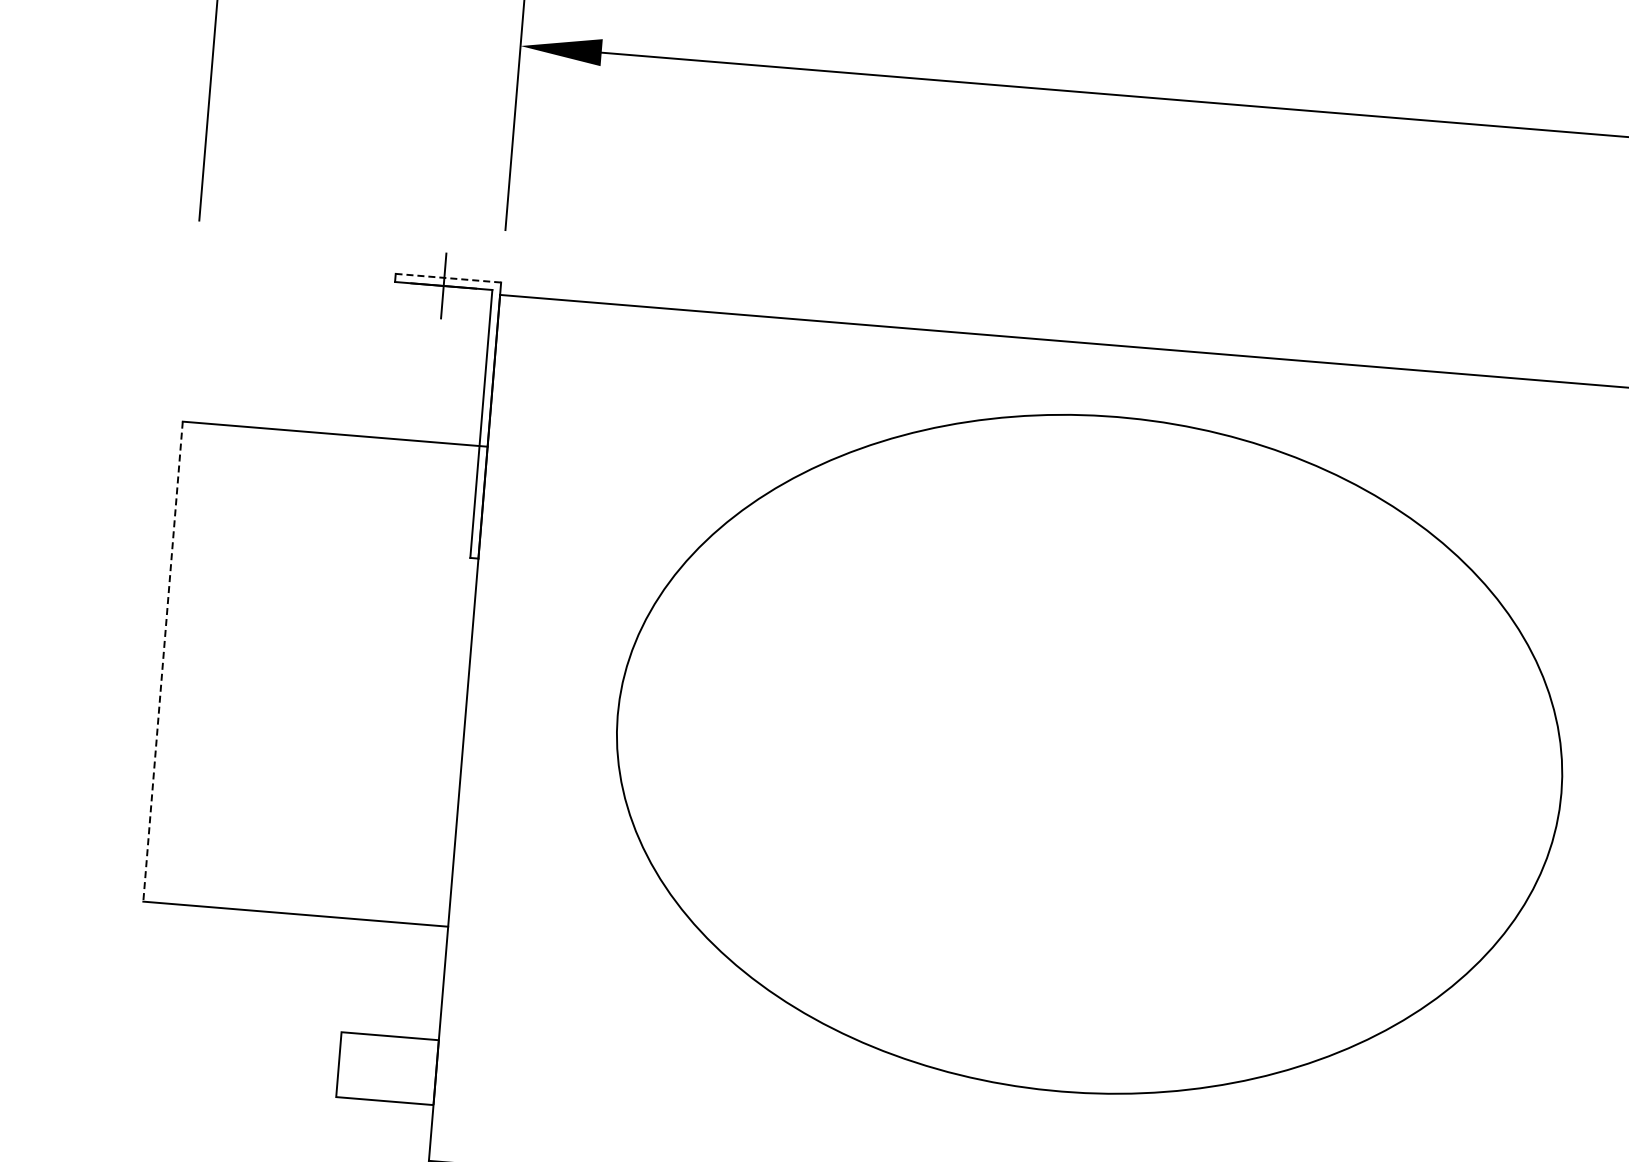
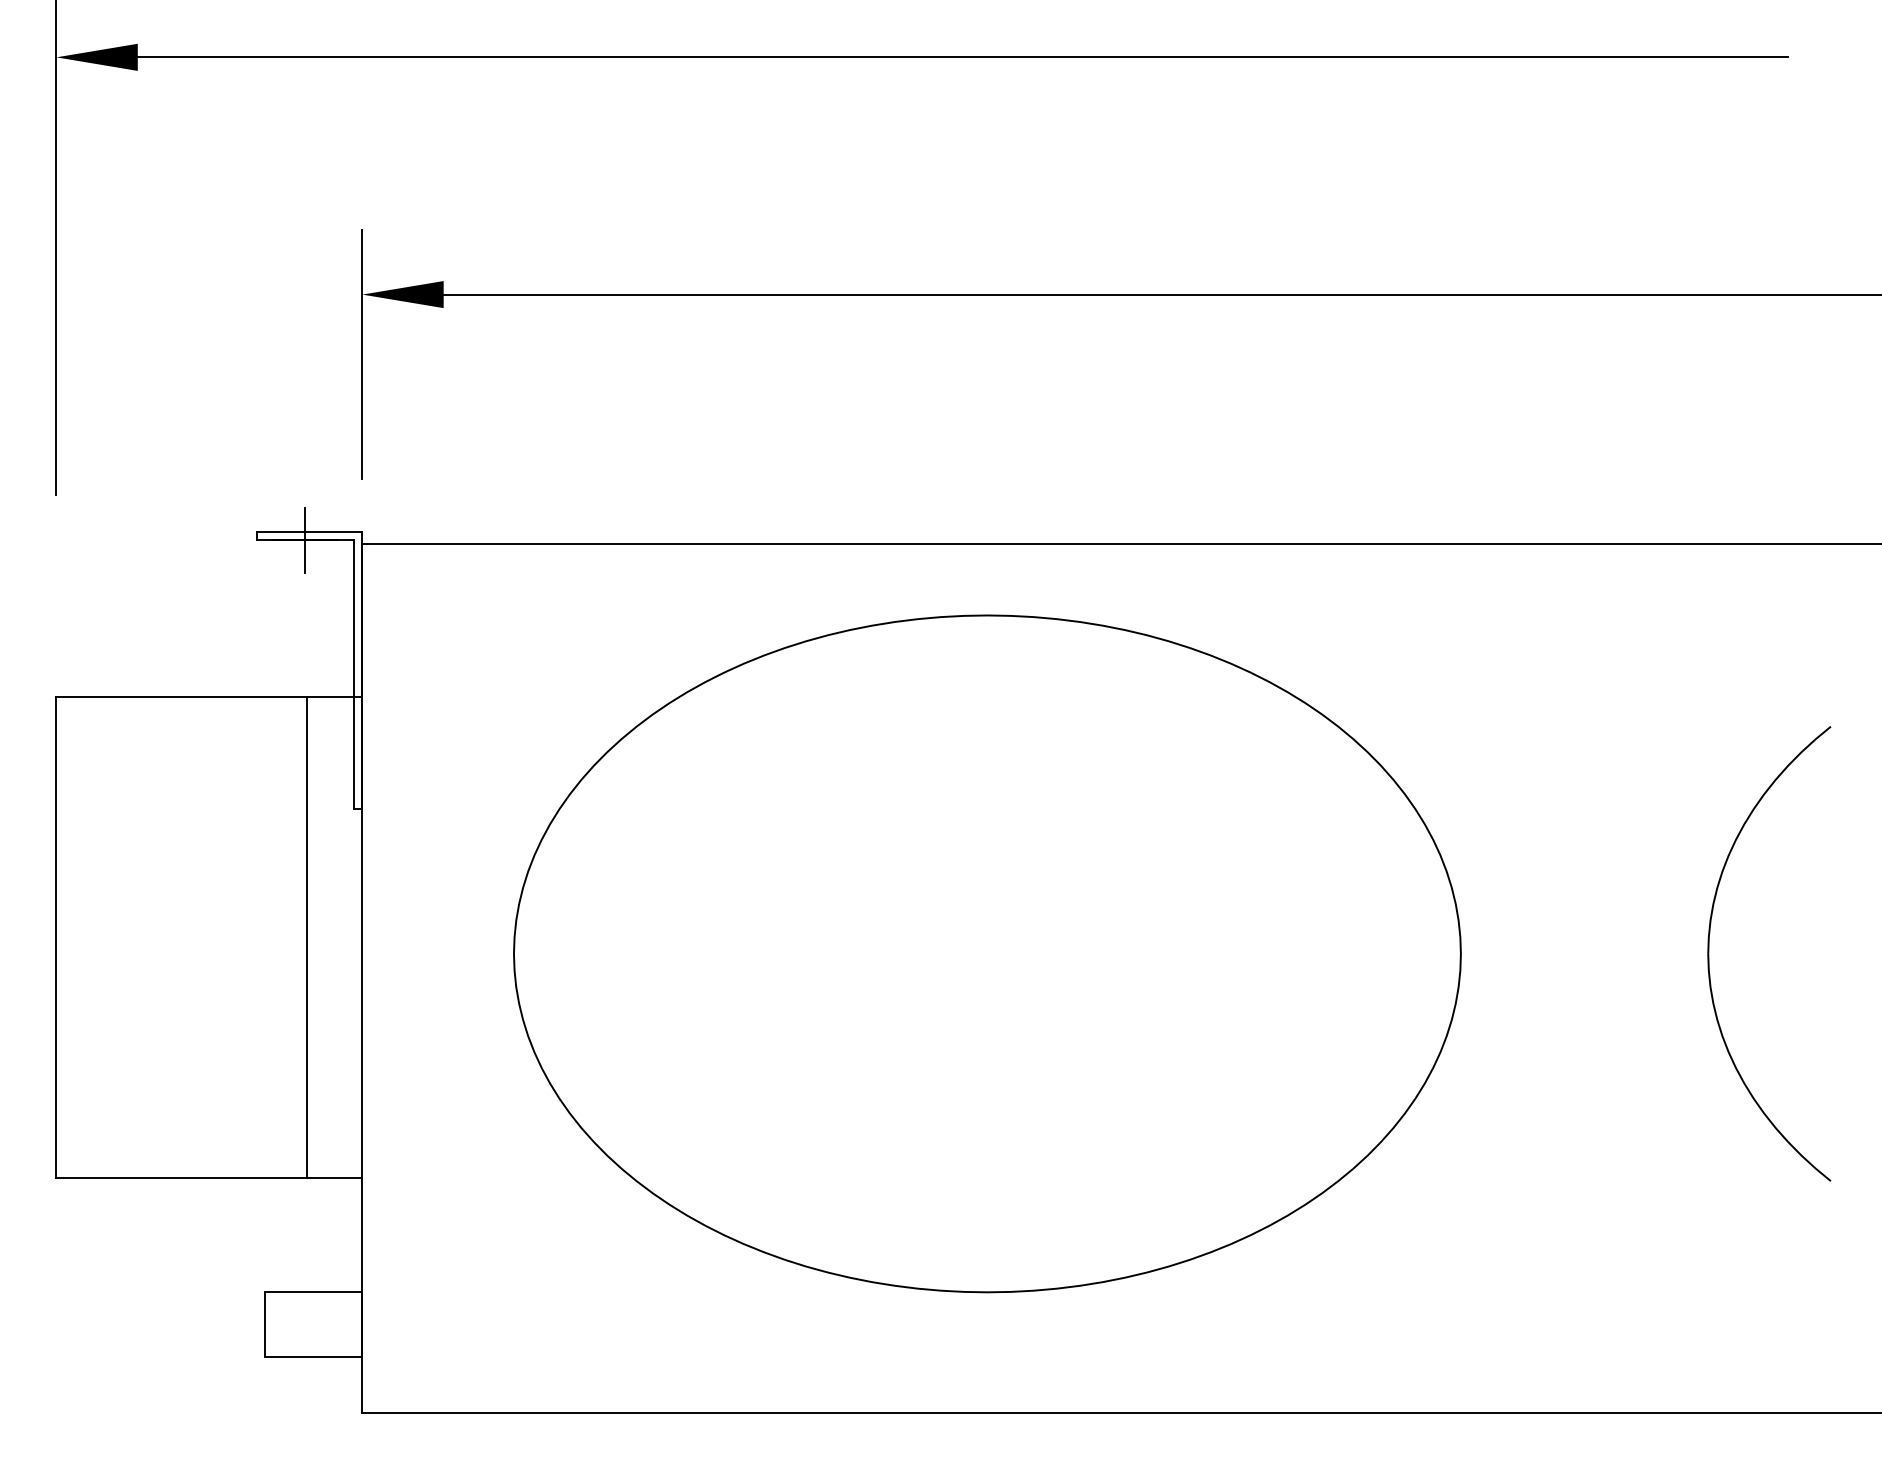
line: (448, 277) -> (309, 531), dashed -> solid
line: (163, 661) -> (56, 937), dashed -> solid
line: (413, 682) -> (307, 937), added

